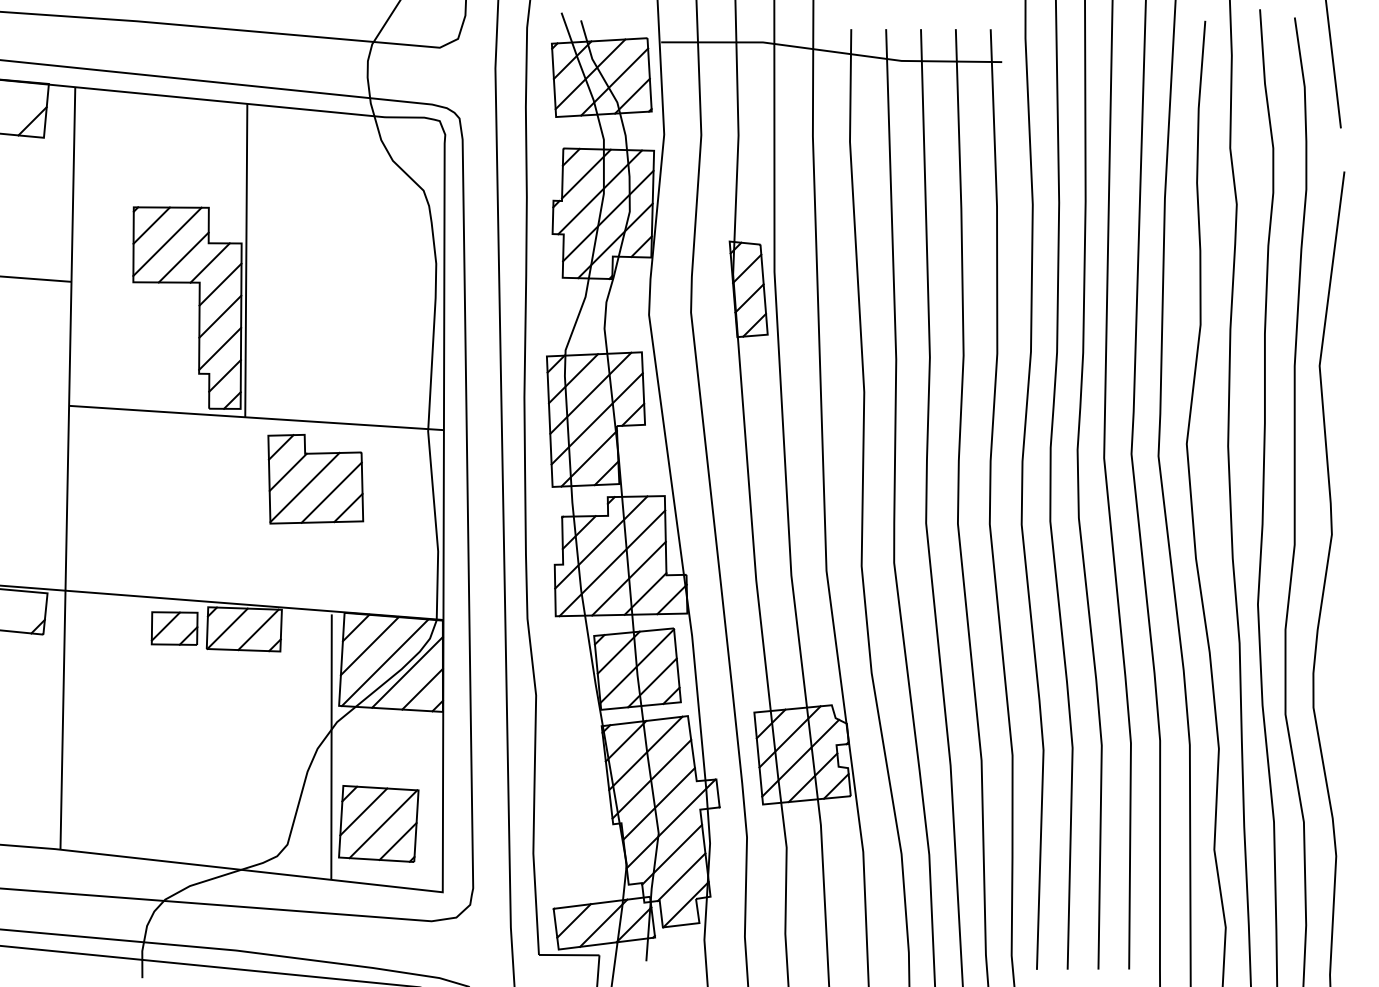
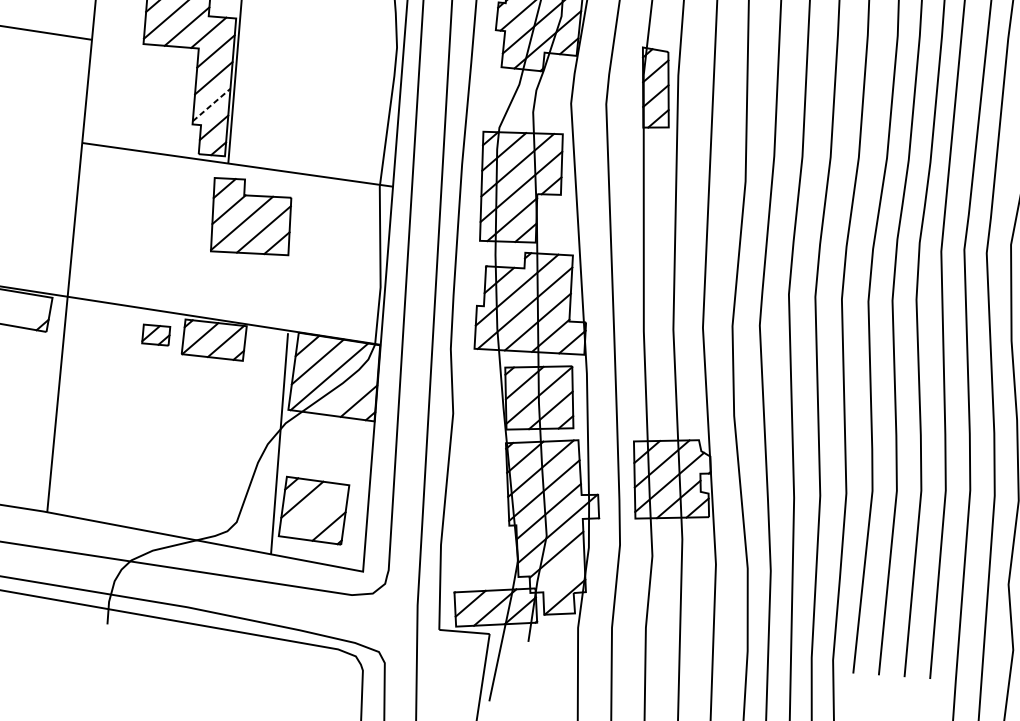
line: (220, 348) -> (211, 104), solid -> dashed
part: (315, 479) -> (251, 217), moved
part: (174, 628) -> (156, 335), size x0.7
line: (407, 672) -> (347, 386), removed
line: (383, 824) -> (317, 511), removed
line: (681, 877) -> (562, 574), removed

